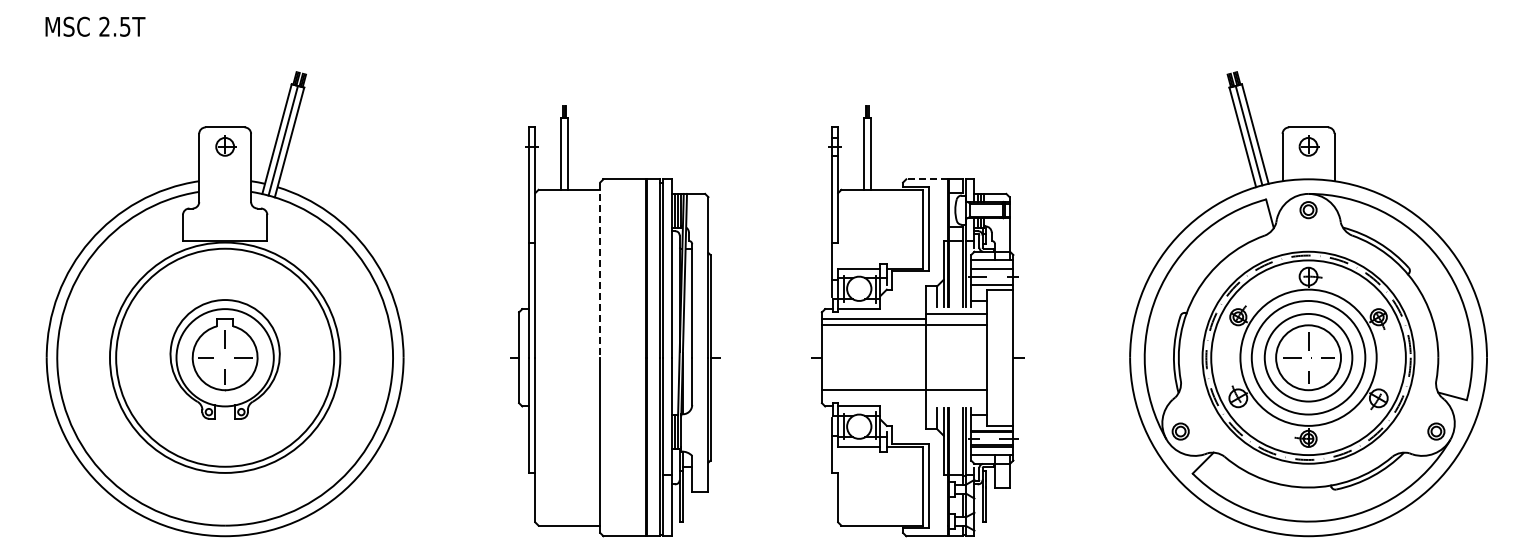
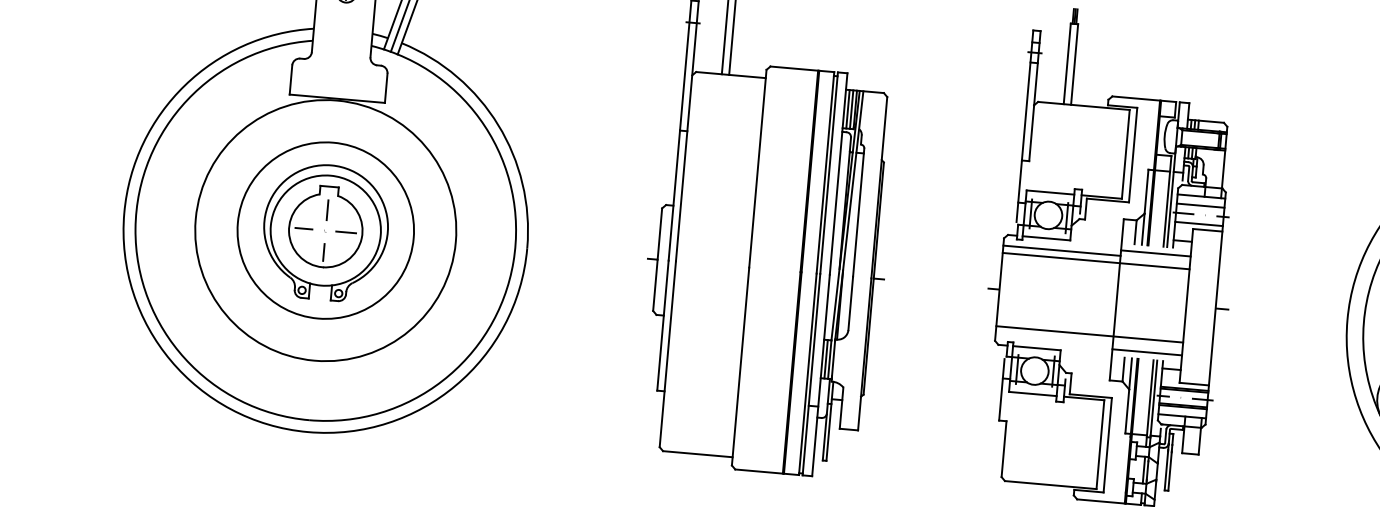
line: (926, 179) -> (1135, 98), dashed -> solid
line: (600, 270) -> (758, 169), dashed -> solid
circle: (225, 357) -> (326, 230), size x0.71
line: (956, 401) -> (1147, 352), added

